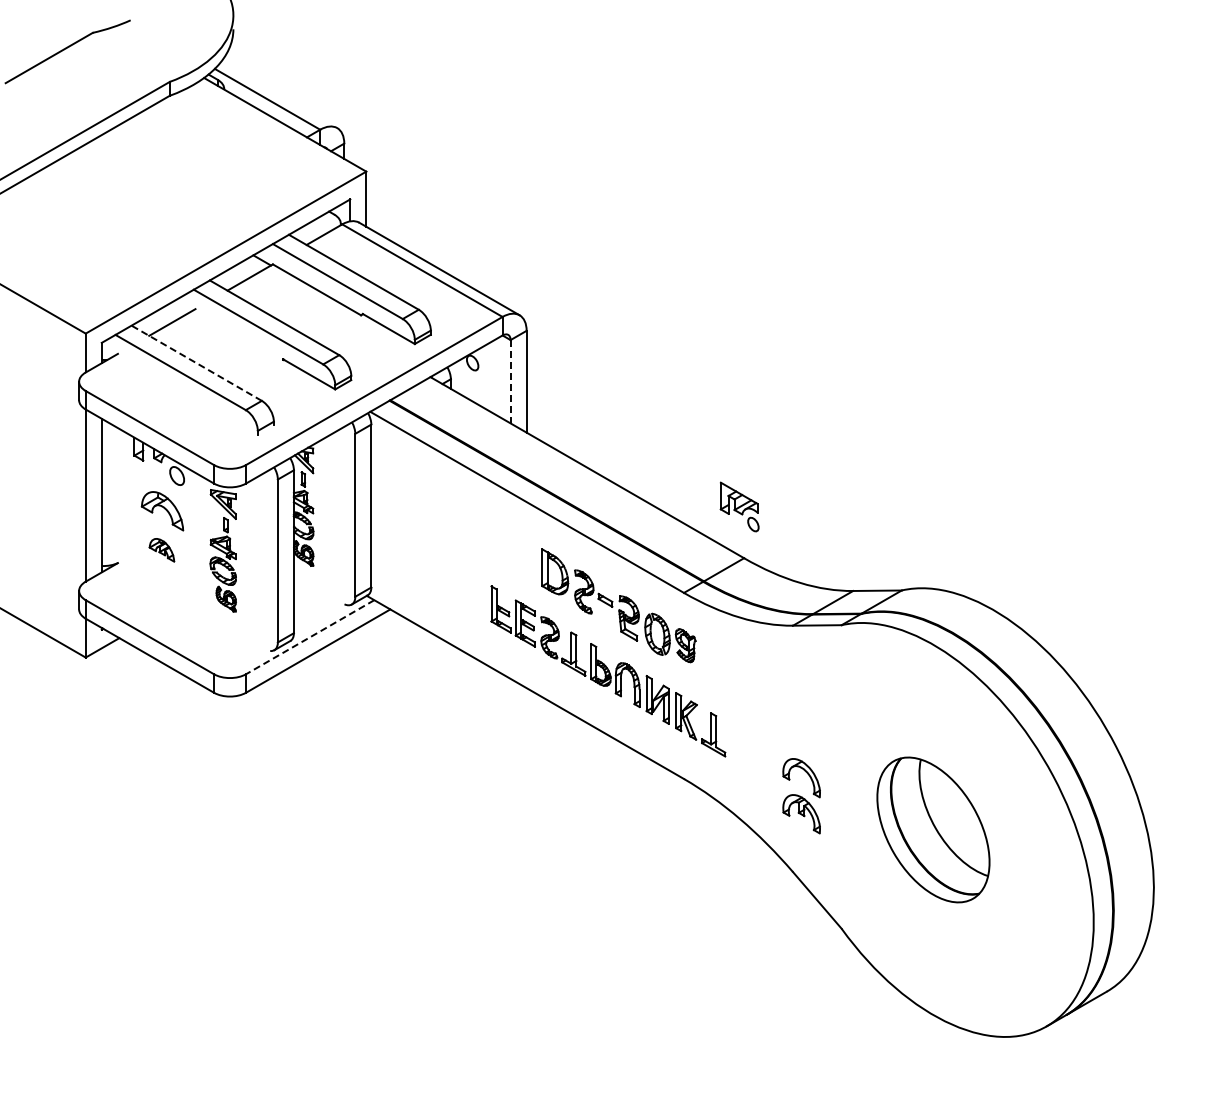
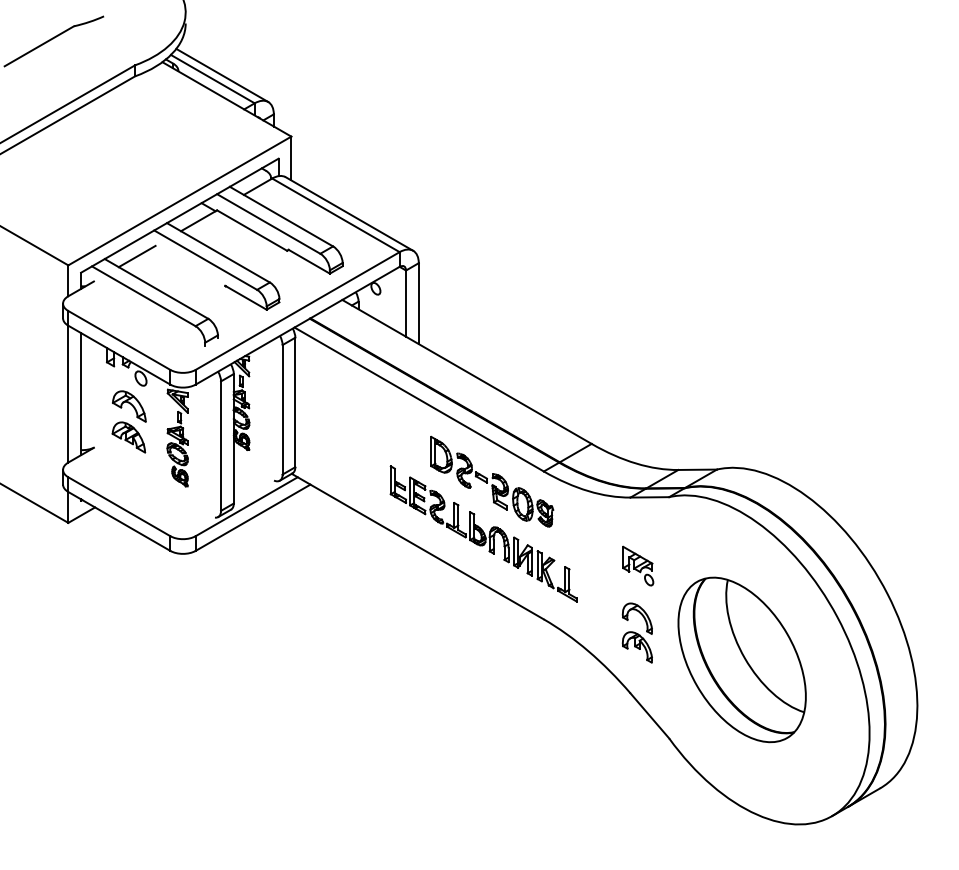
line: (279, 94) -> (222, 75), added
line: (196, 363) -> (156, 289), dashed -> solid
line: (510, 381) -> (405, 303), dashed -> solid
part: (739, 506) -> (638, 565), moved
part: (161, 550) -> (128, 437), size x1.67
line: (309, 637) -> (246, 506), dashed -> solid
part: (933, 829) -> (742, 659), size x1.43

